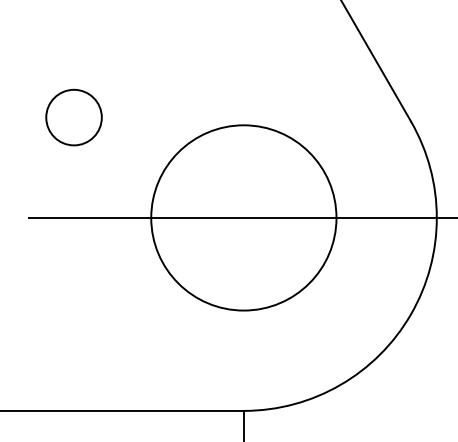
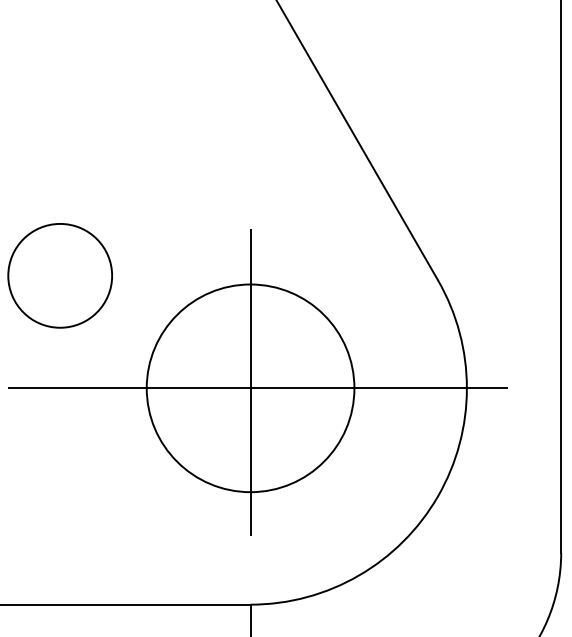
circle: (74, 117) -> (60, 275), size x1.67
line: (243, 211) -> (250, 381), added

